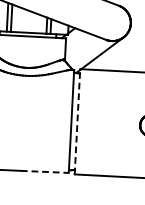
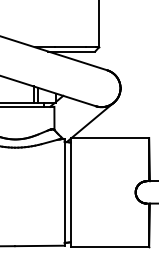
line: (77, 121) -> (70, 192), dashed -> solid
line: (44, 171) -> (39, 245), dashed -> solid

